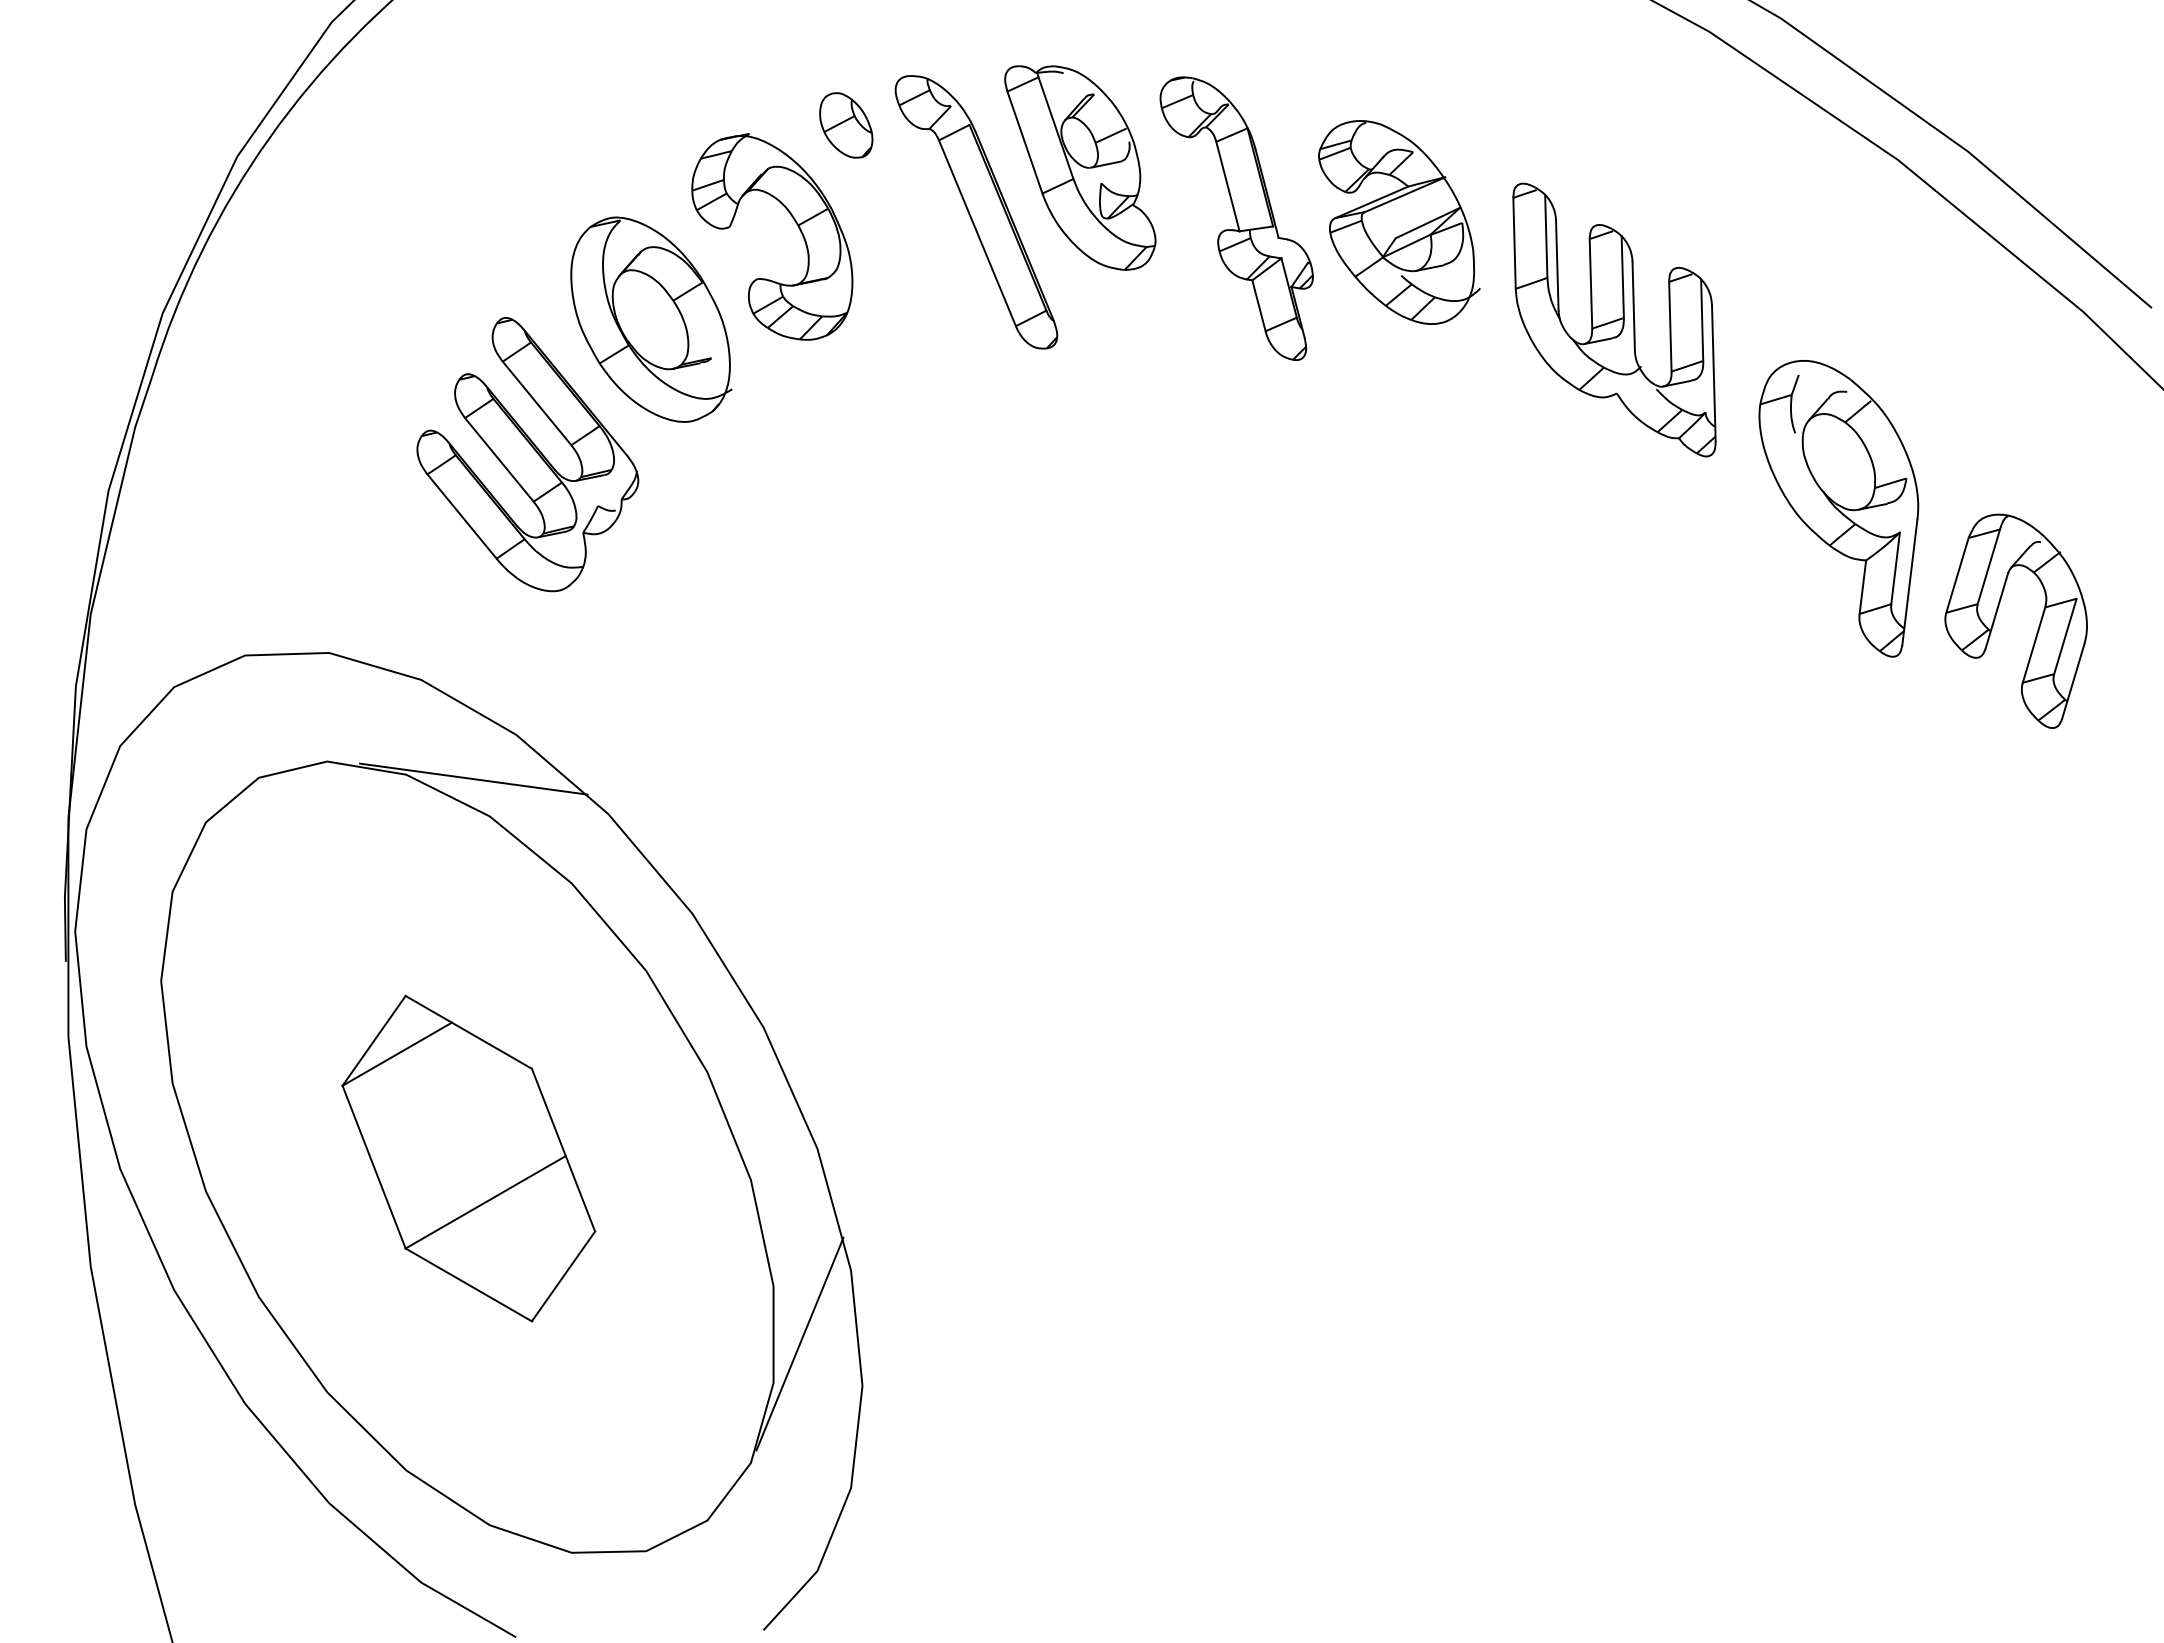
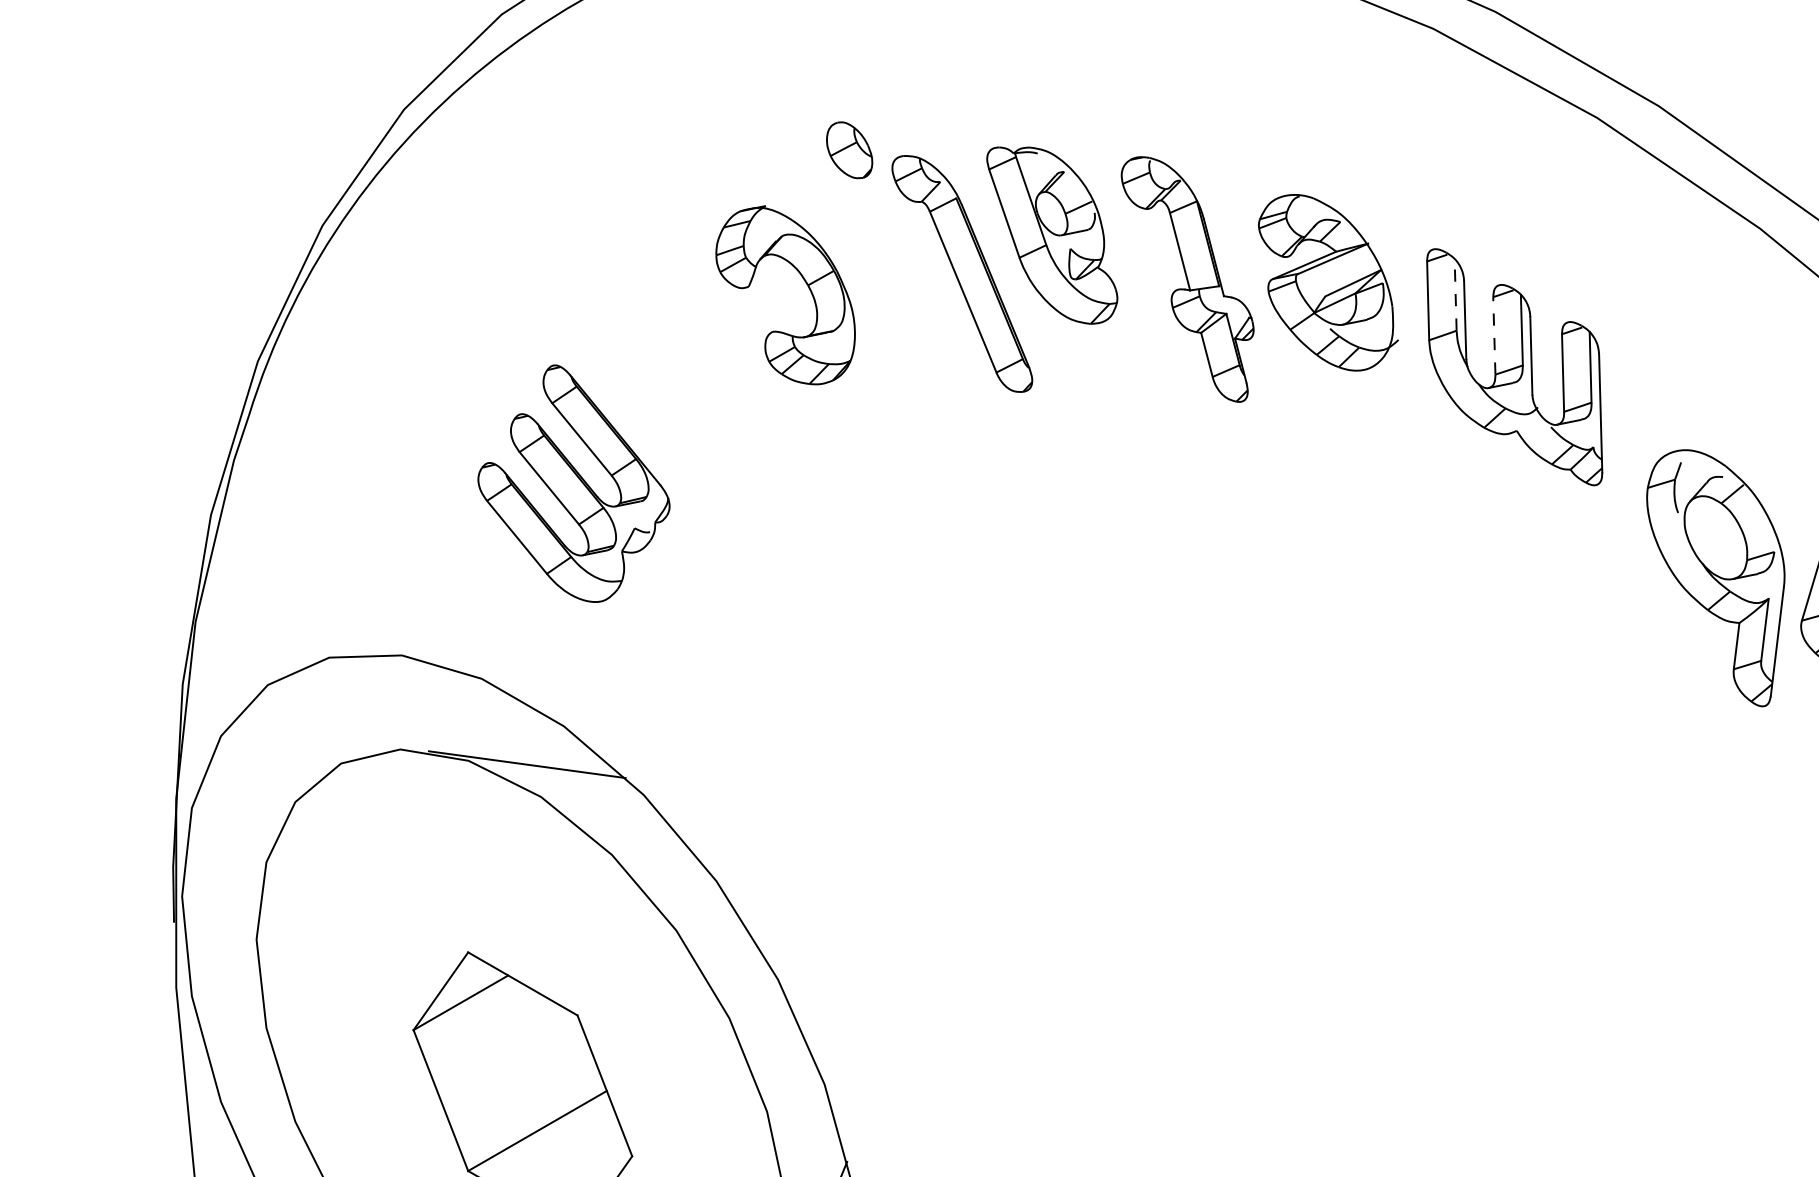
part: (846, 125) -> (849, 150), moved
line: (1546, 235) -> (1455, 294), solid -> dashed
line: (1590, 283) -> (1493, 335), solid -> dashed
part: (651, 319) -> (681, 366), removed
part: (1838, 508) -> (1715, 577), moved

